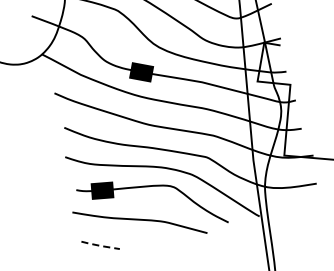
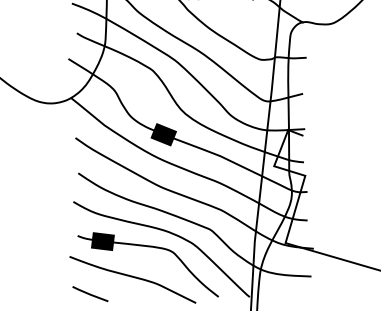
line: (99, 245) -> (89, 294), dashed -> solid

